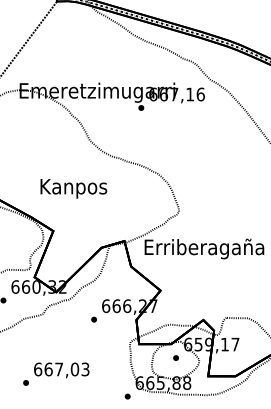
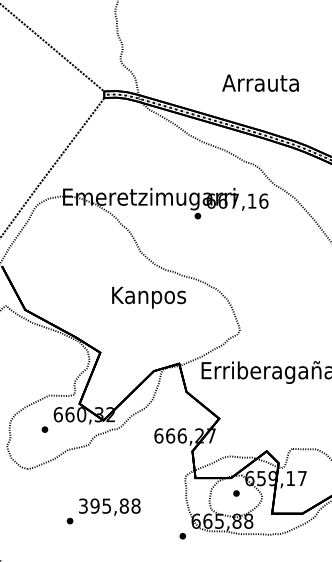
text: (74, 188) -> (149, 297), moved
part: (94, 319) -> (145, 450), removed
text: (61, 368) -> (109, 505), 667,03 -> 395,88

